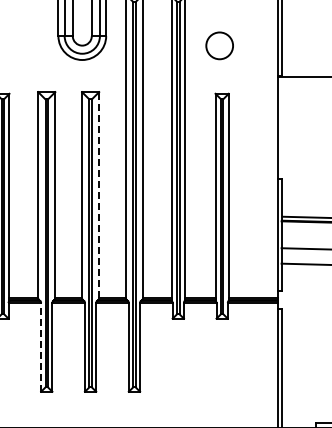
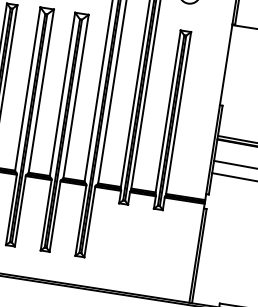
line: (99, 194) -> (76, 95), dashed -> solid
line: (41, 346) -> (11, 209), dashed -> solid

